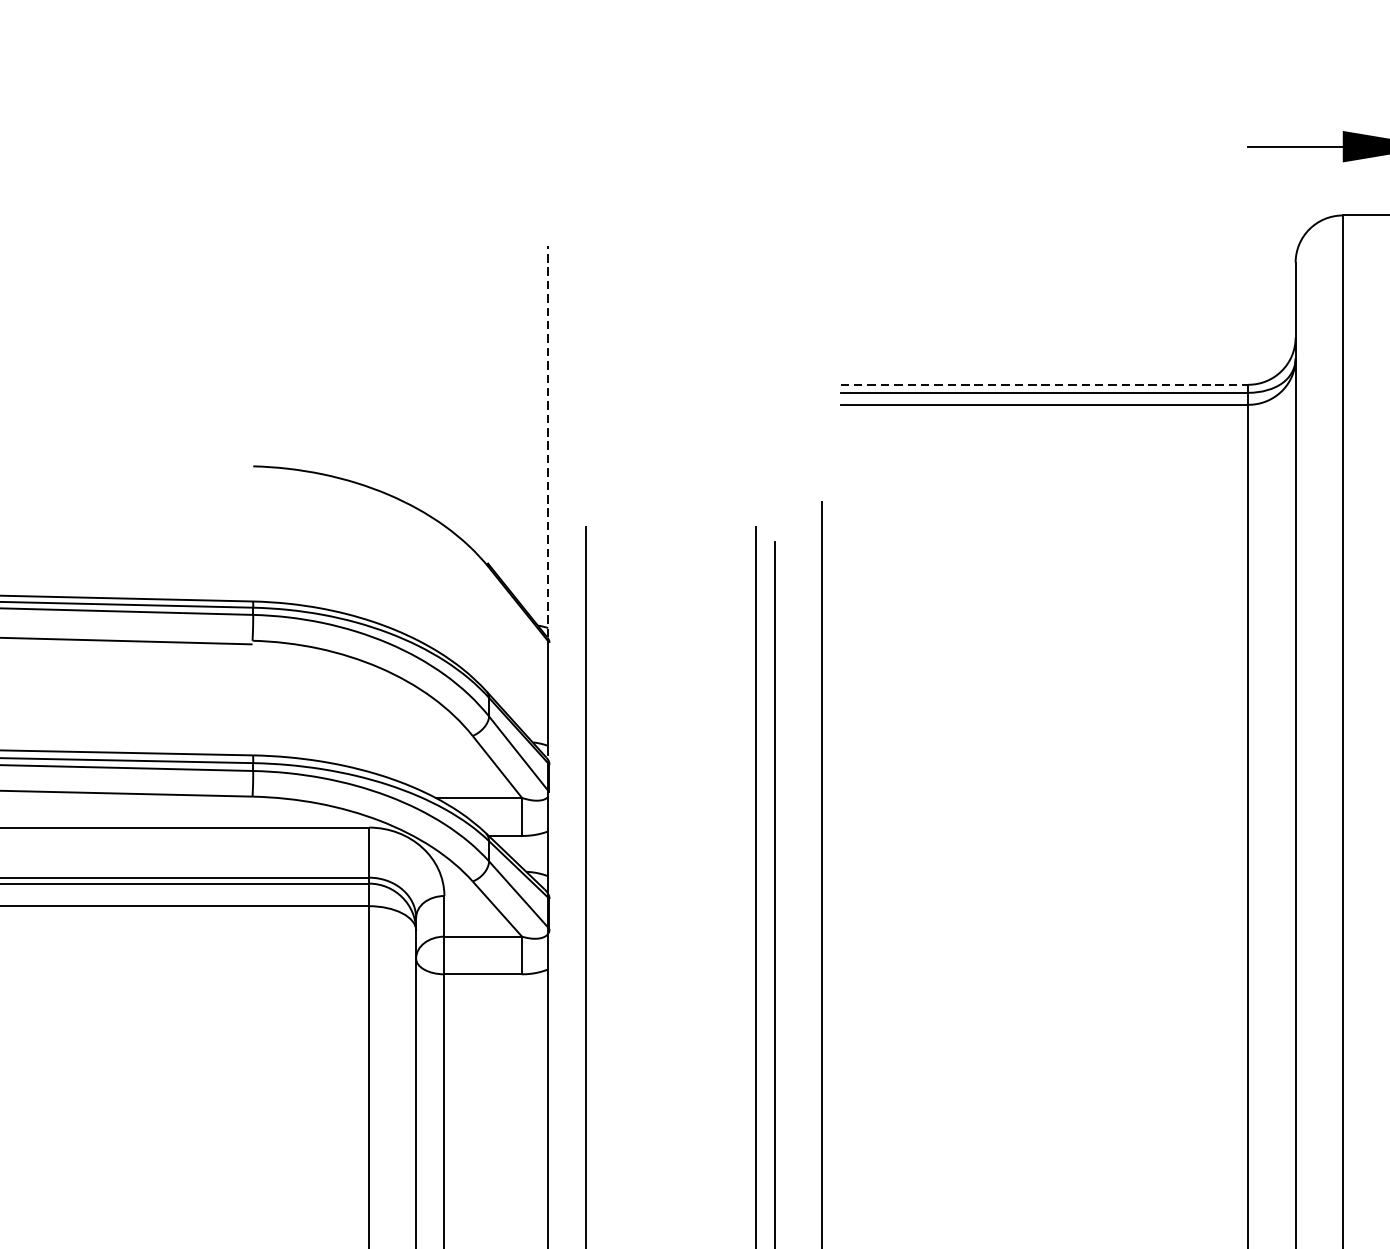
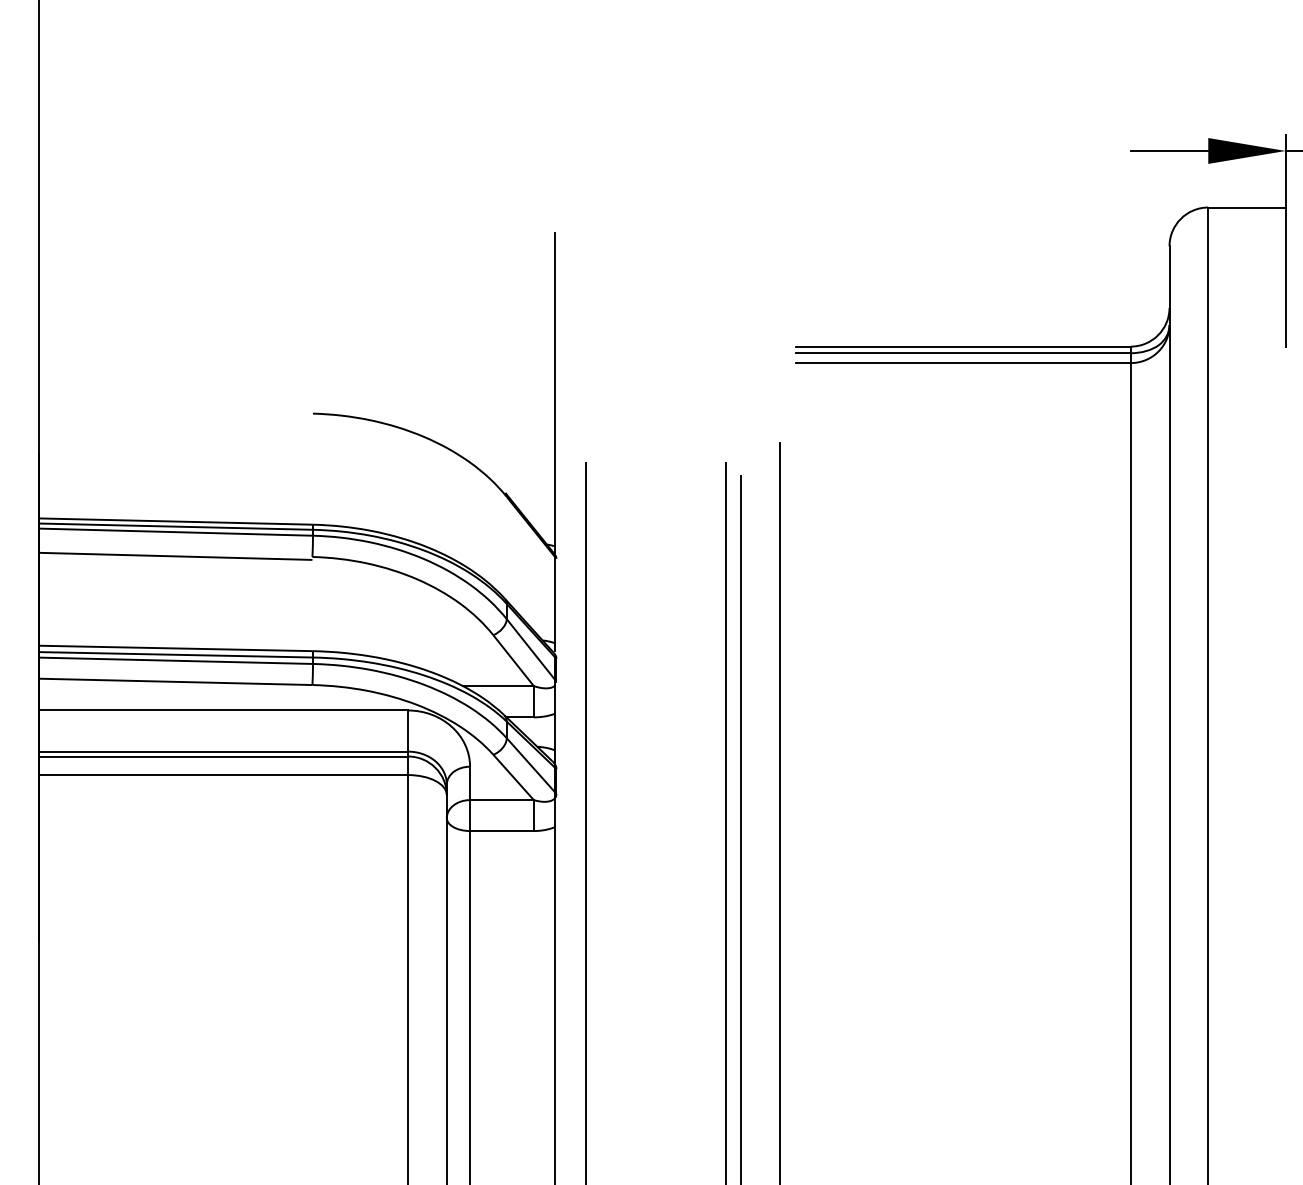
line: (1044, 384) -> (963, 346), dashed -> solid
line: (548, 441) -> (555, 393), dashed -> solid

